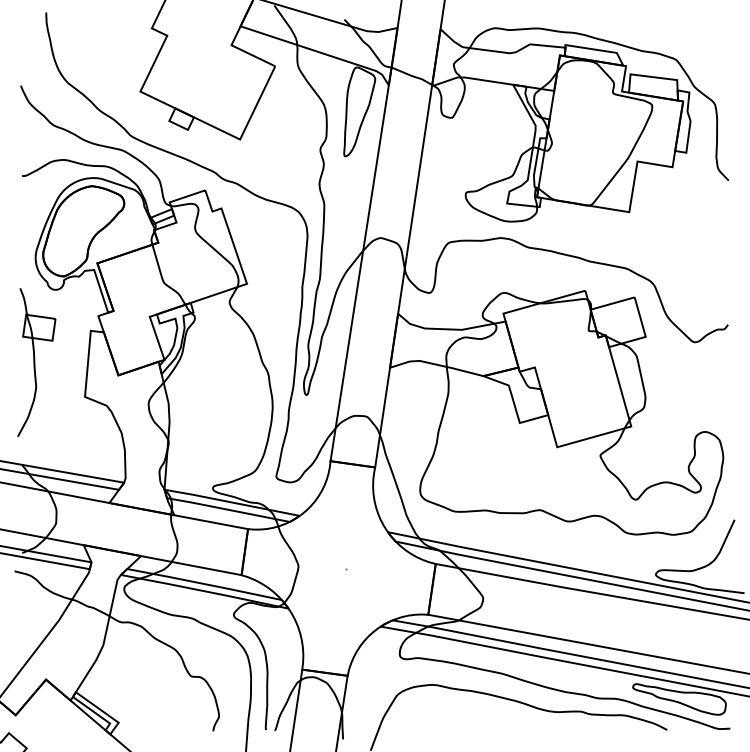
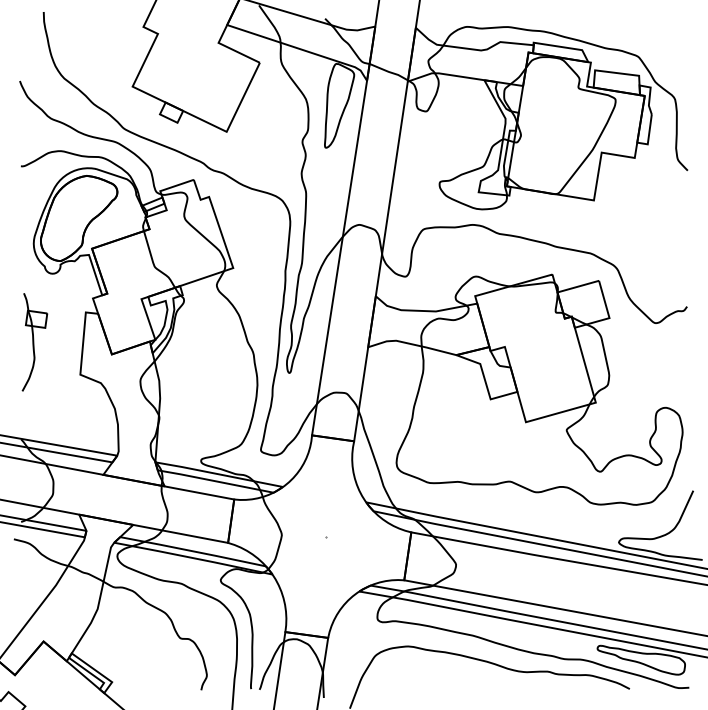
part: (36, 362) -> (34, 342), size x0.7

